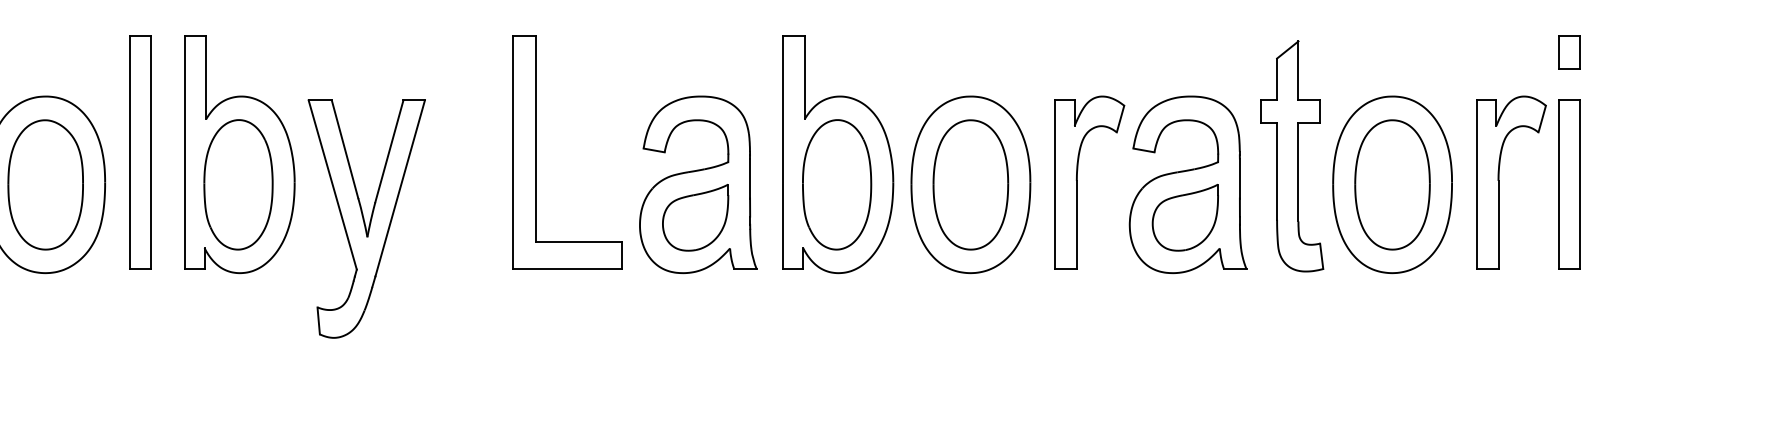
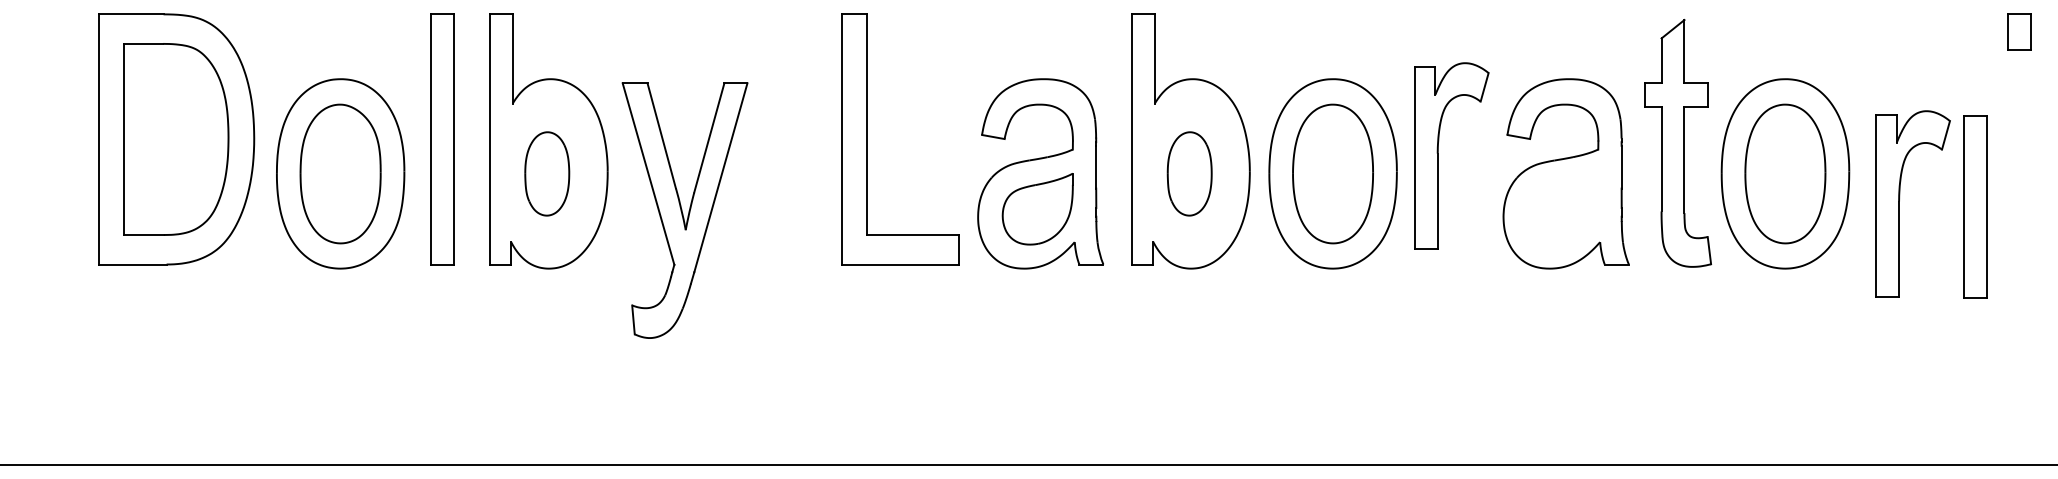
part: (1569, 52) -> (2019, 31), moved
part: (1077, 182) -> (1438, 155), moved
part: (1498, 182) -> (1899, 203), moved
part: (237, 184) -> (546, 173), size x0.6
part: (837, 184) -> (1189, 173), size x0.6
part: (1569, 184) -> (1975, 206), moved
part: (1185, 218) -> (1563, 209), removed

